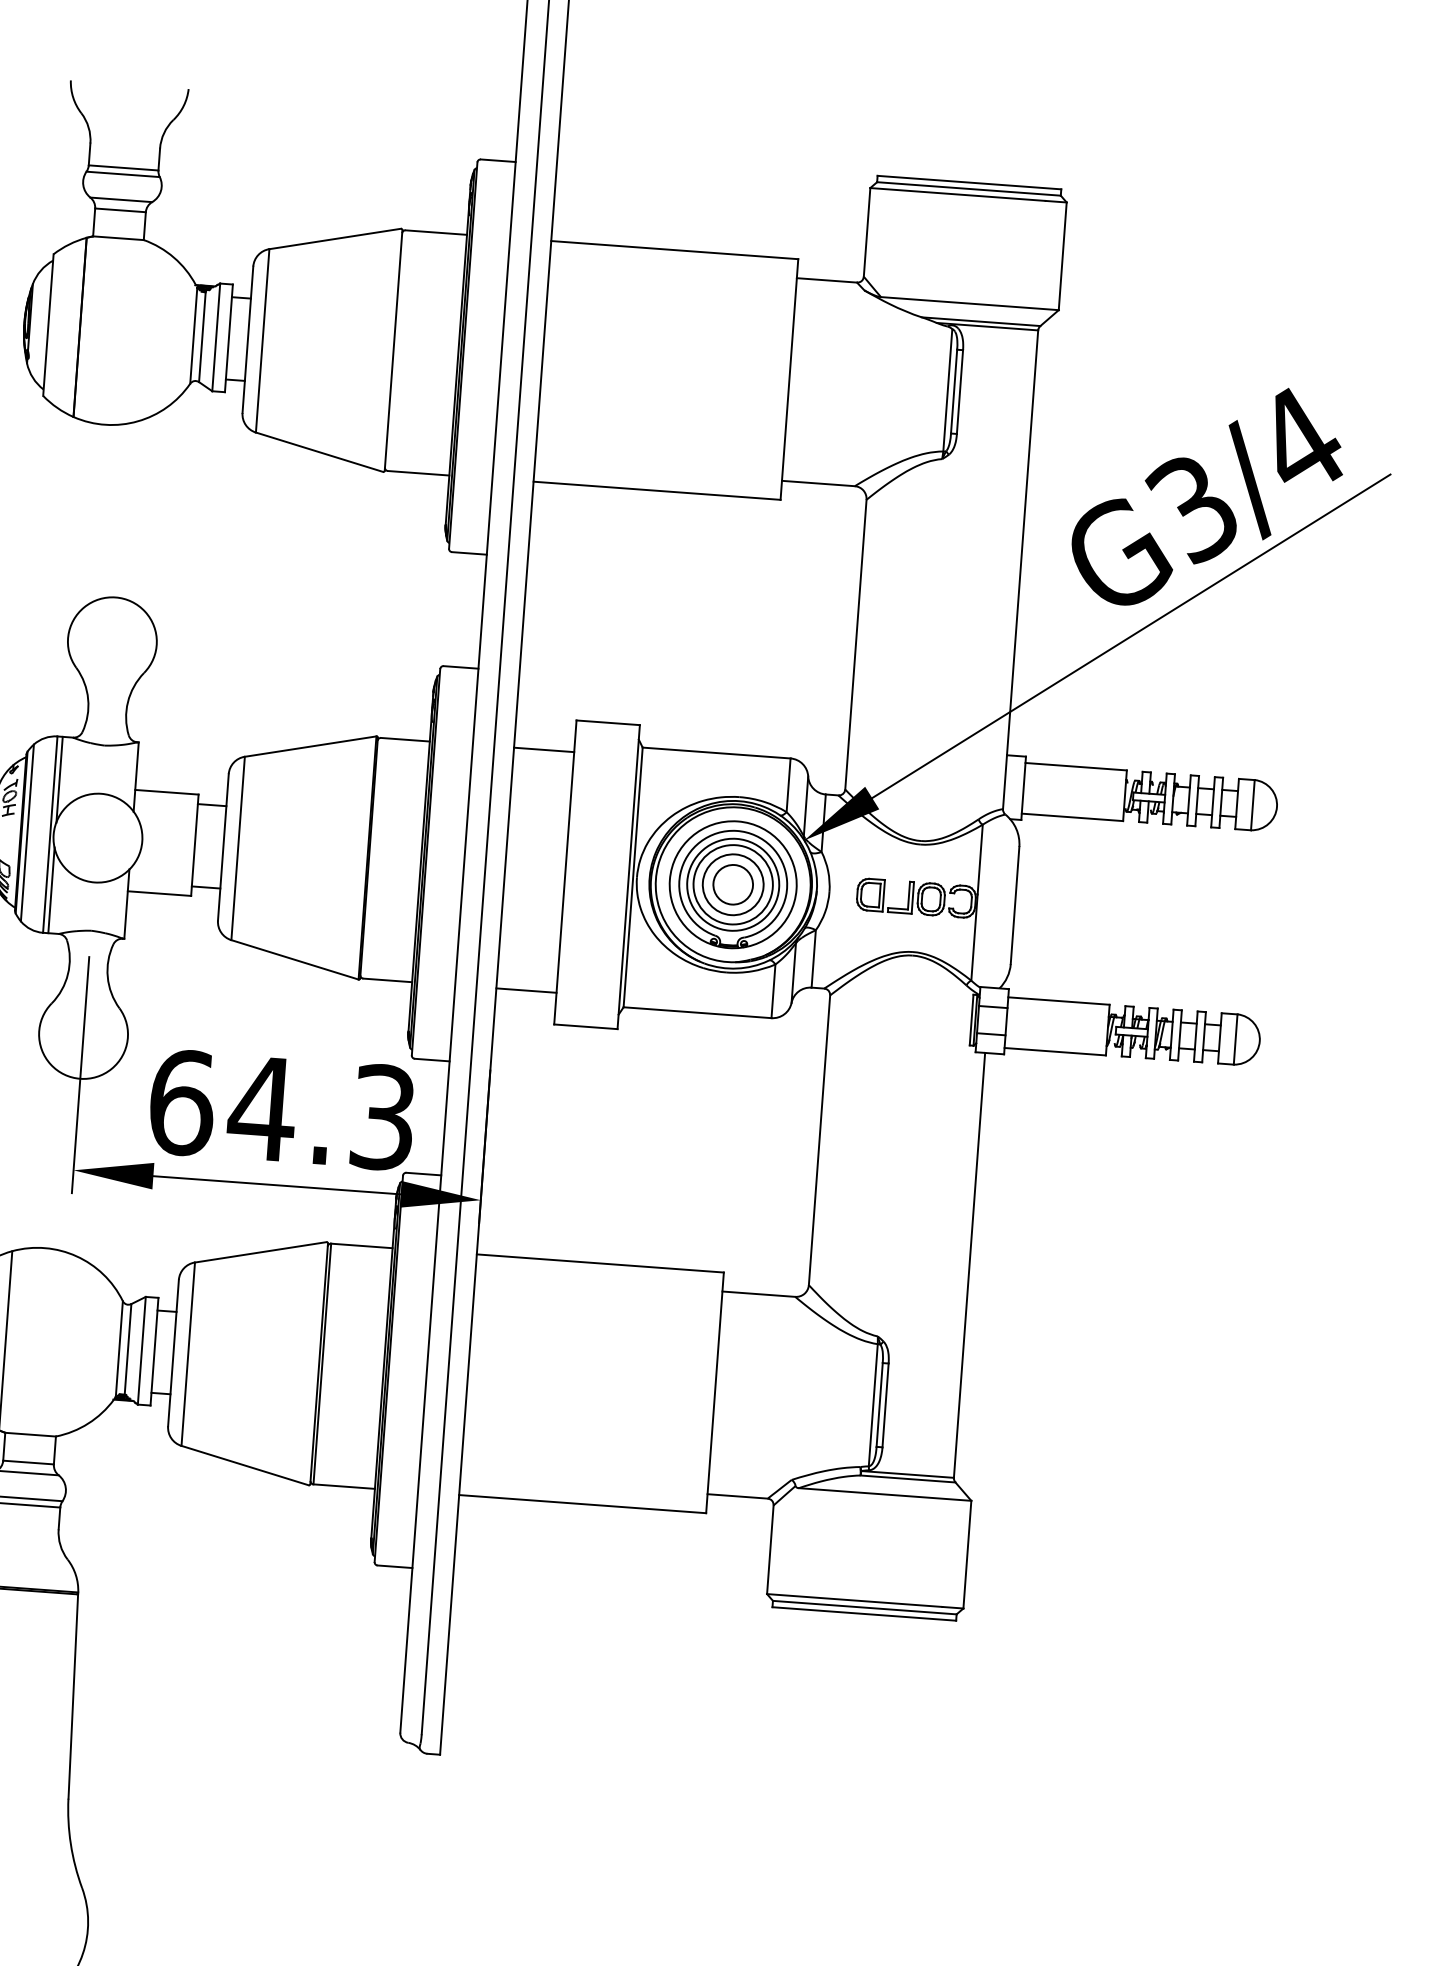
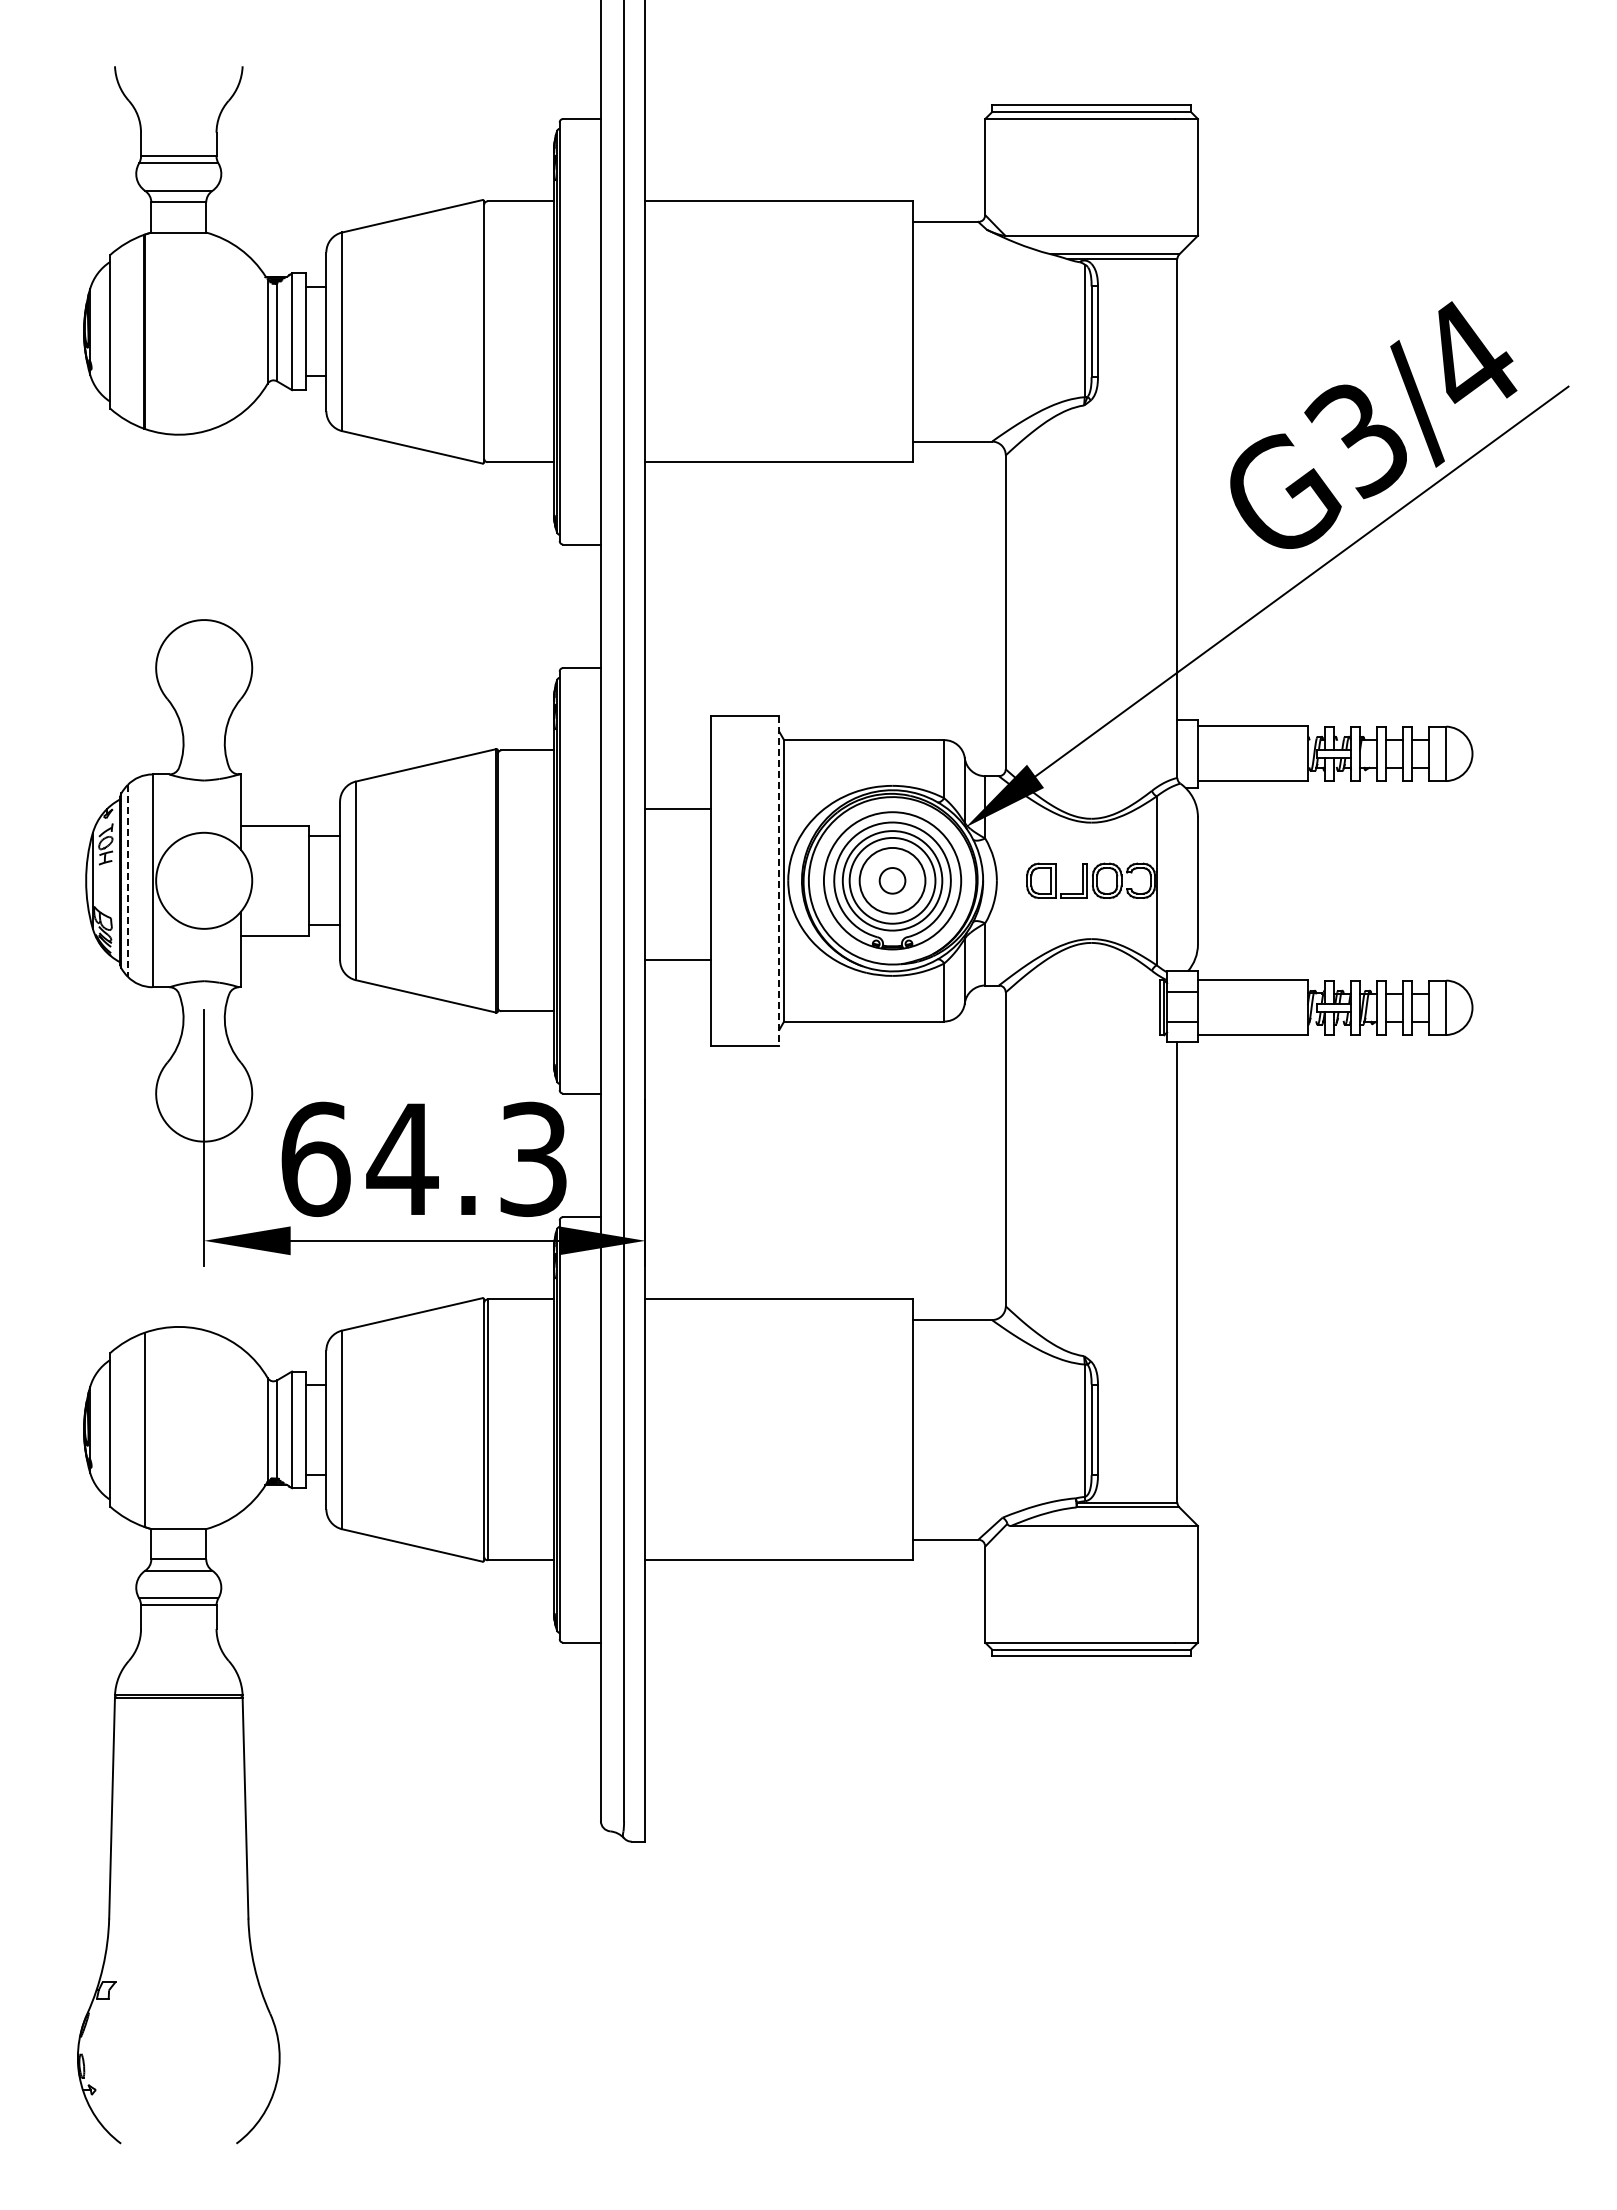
line: (543, 749) -> (677, 809), moved
line: (59, 779) -> (158, 820), removed
line: (27, 832) -> (127, 880), solid -> dashed
line: (628, 876) -> (779, 880), solid -> dashed
circle: (733, 884) -> (892, 880), size x0.6
line: (51, 890) -> (158, 940), removed
line: (525, 990) -> (677, 960), moved

